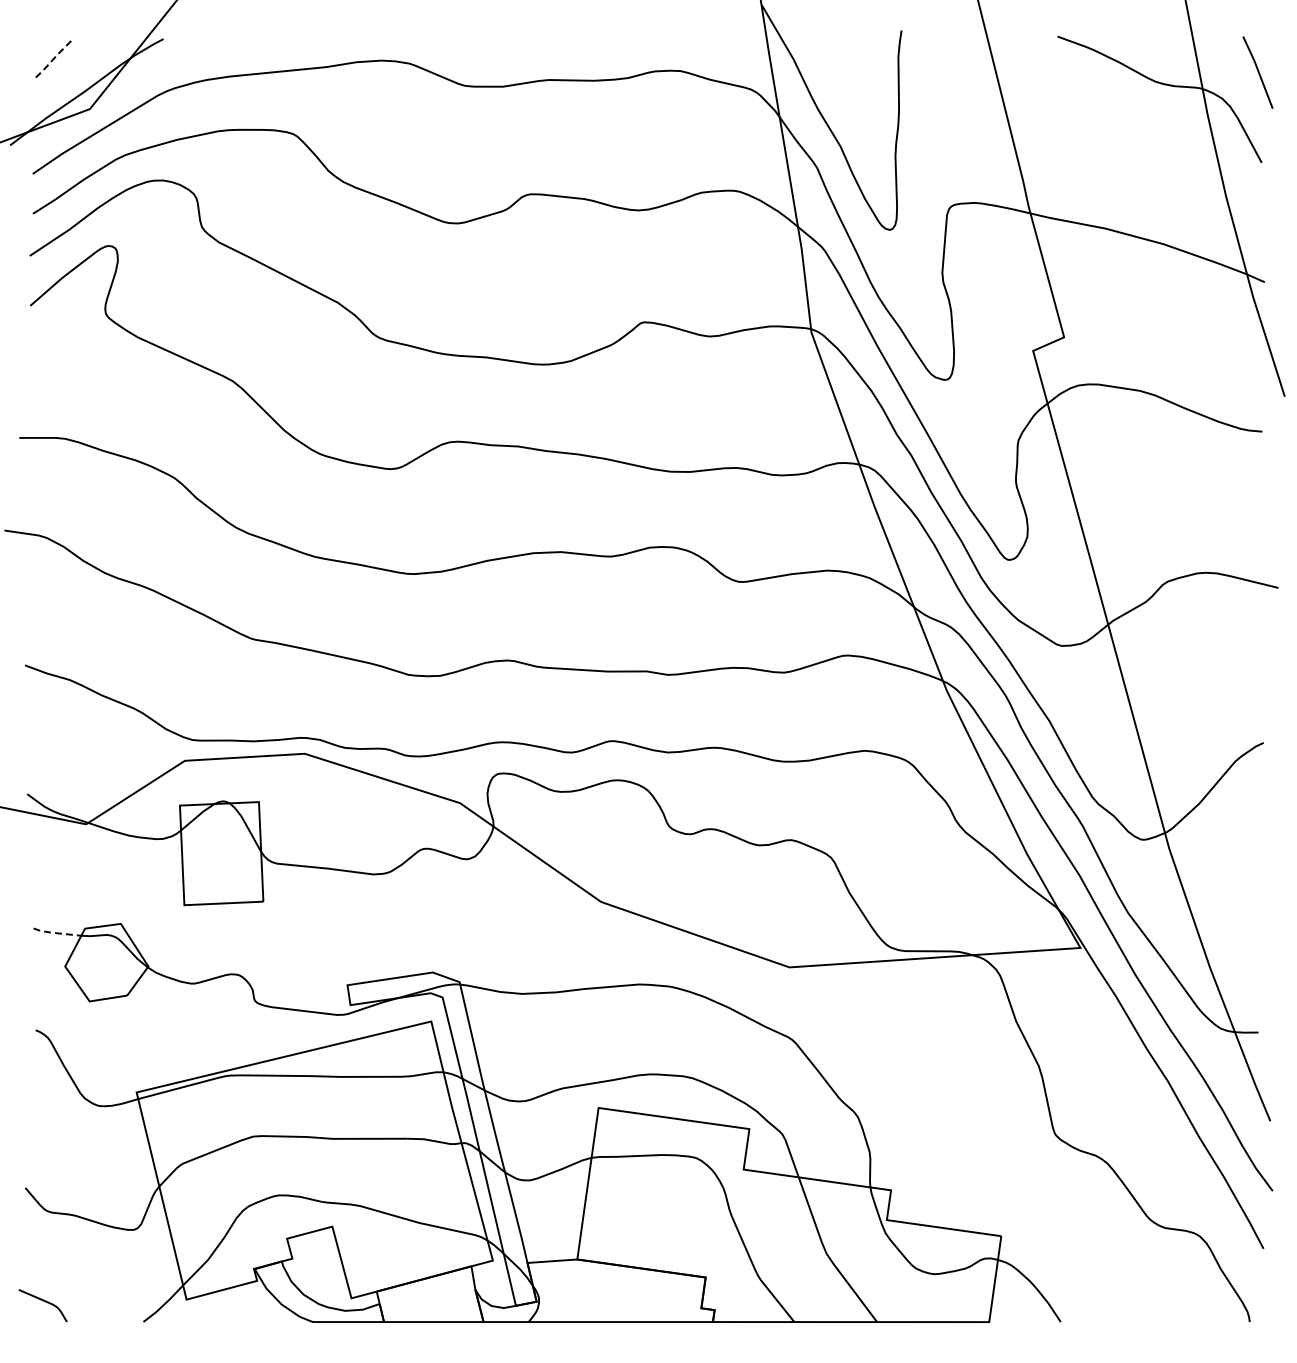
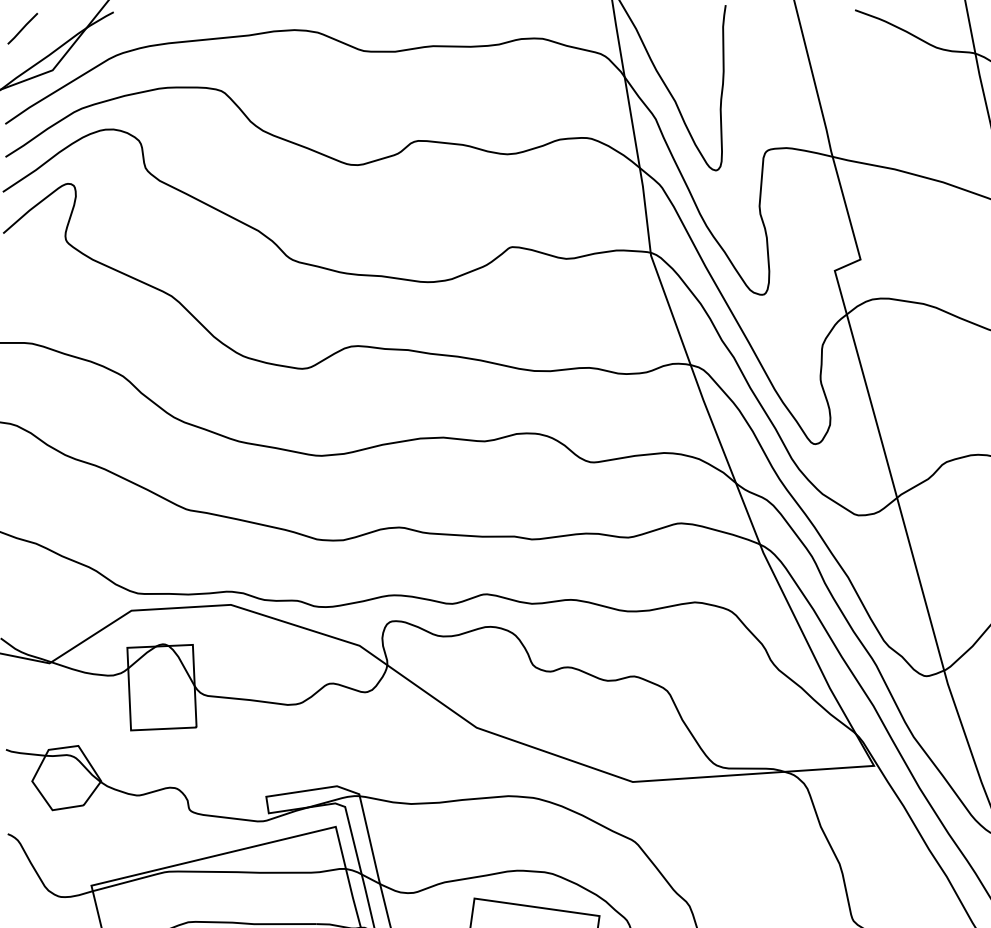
line: (53, 59) -> (22, 29), dashed -> solid
line: (56, 933) -> (25, 753), dashed -> solid

